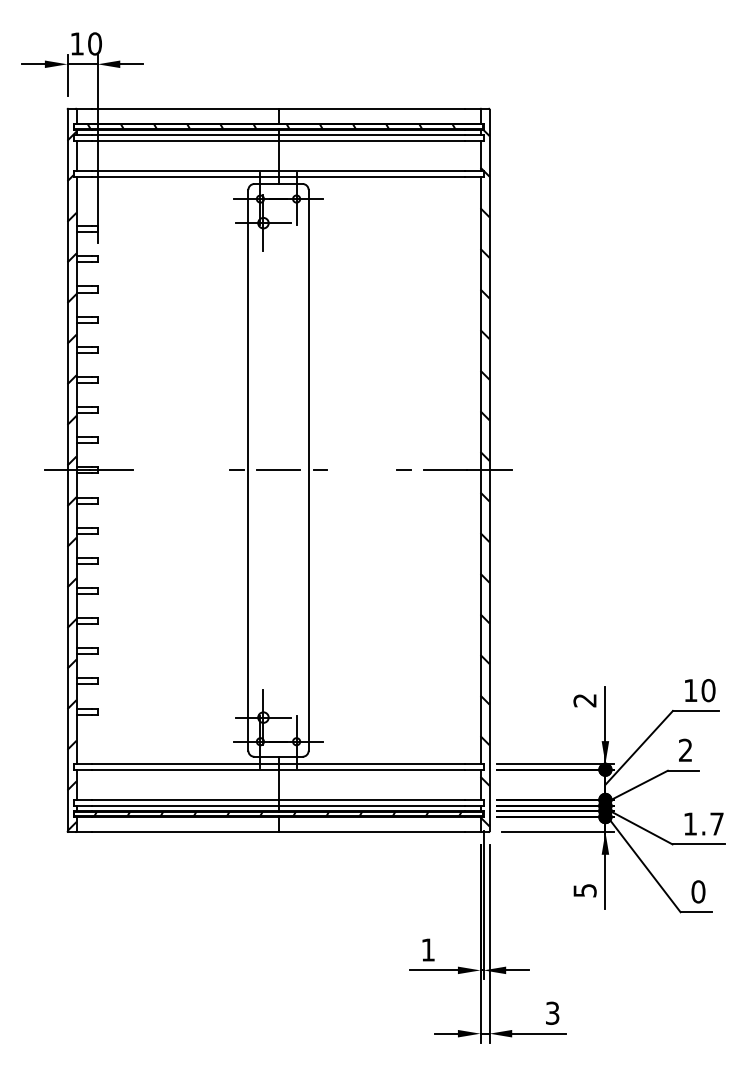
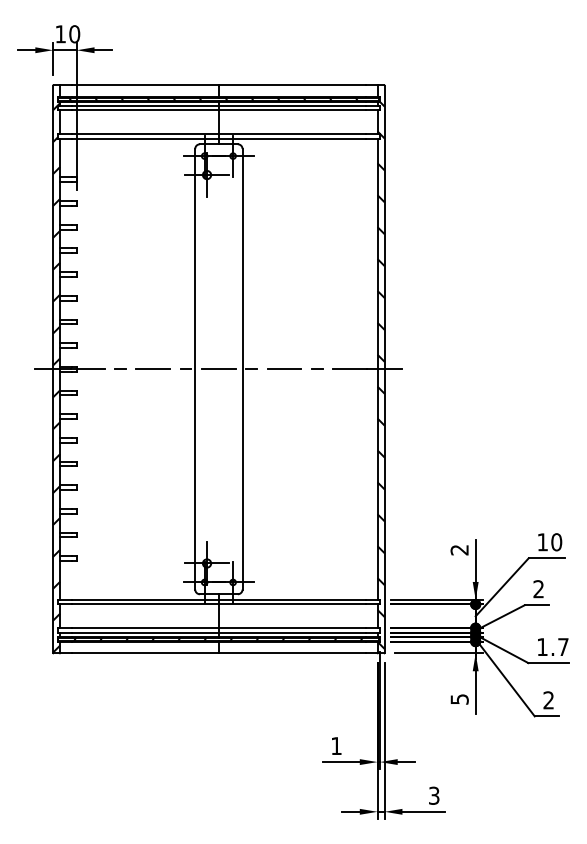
line: (152, 469) -> (119, 368), added
line: (194, 470) -> (152, 369), added
line: (361, 470) -> (284, 369), added
text: (698, 891) -> (548, 700), 0 -> 2

